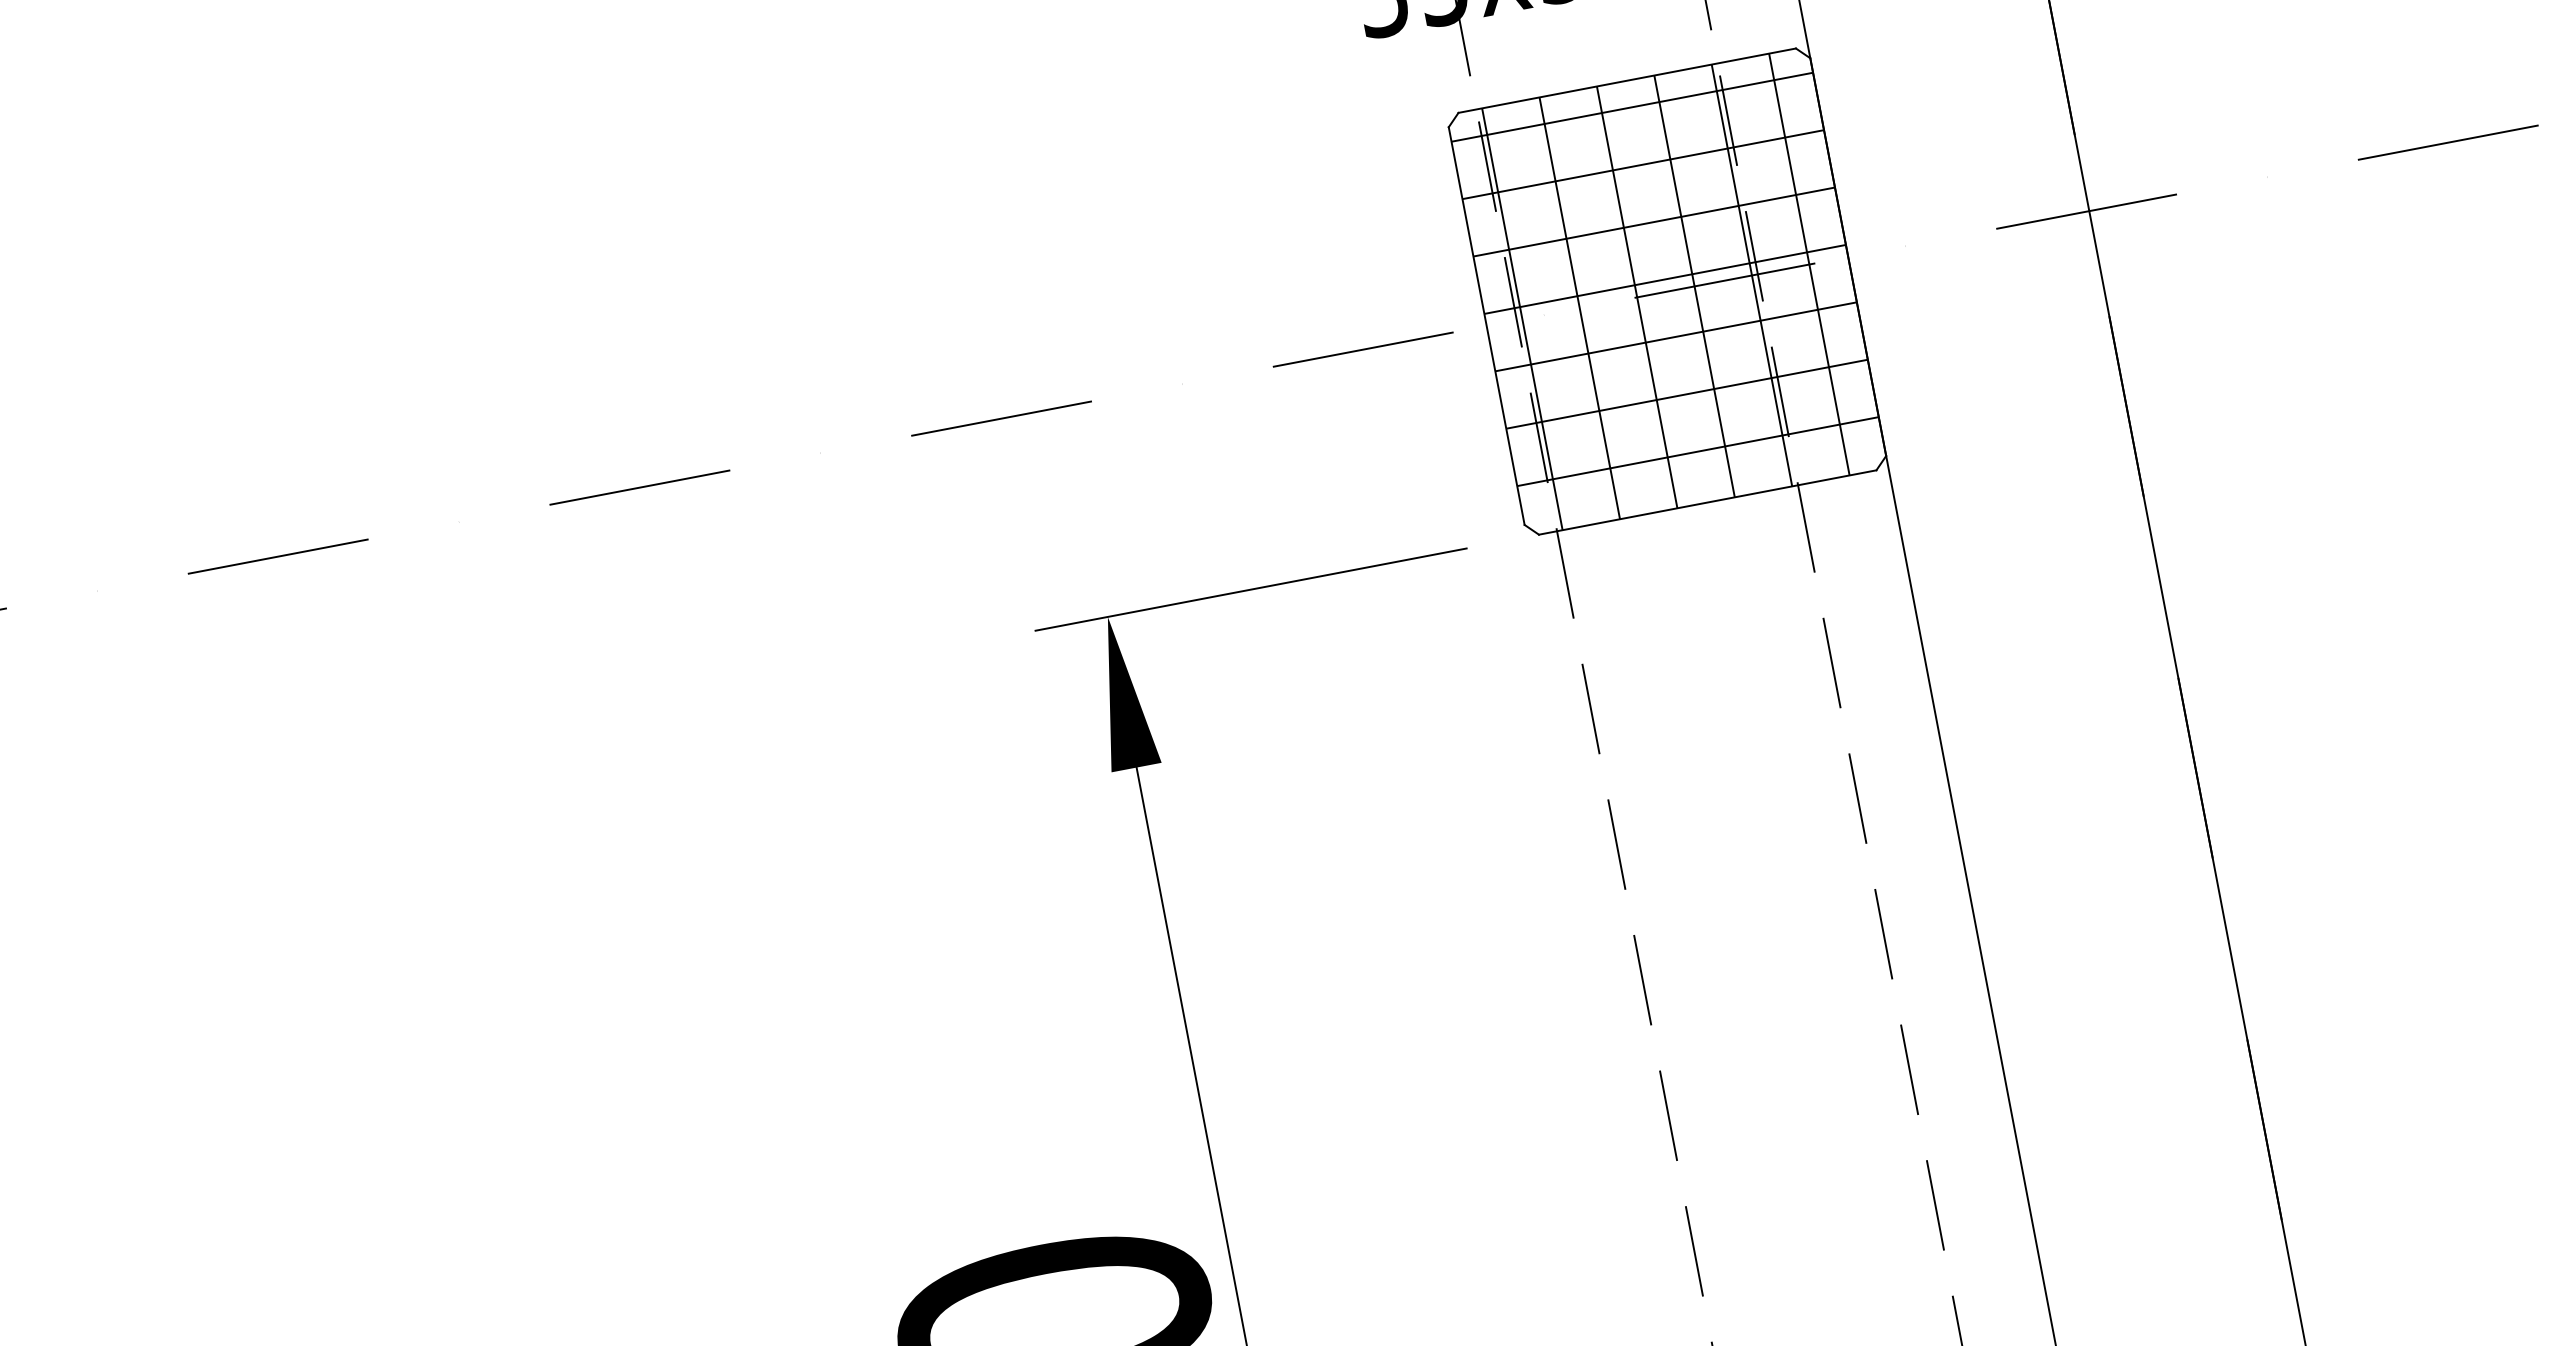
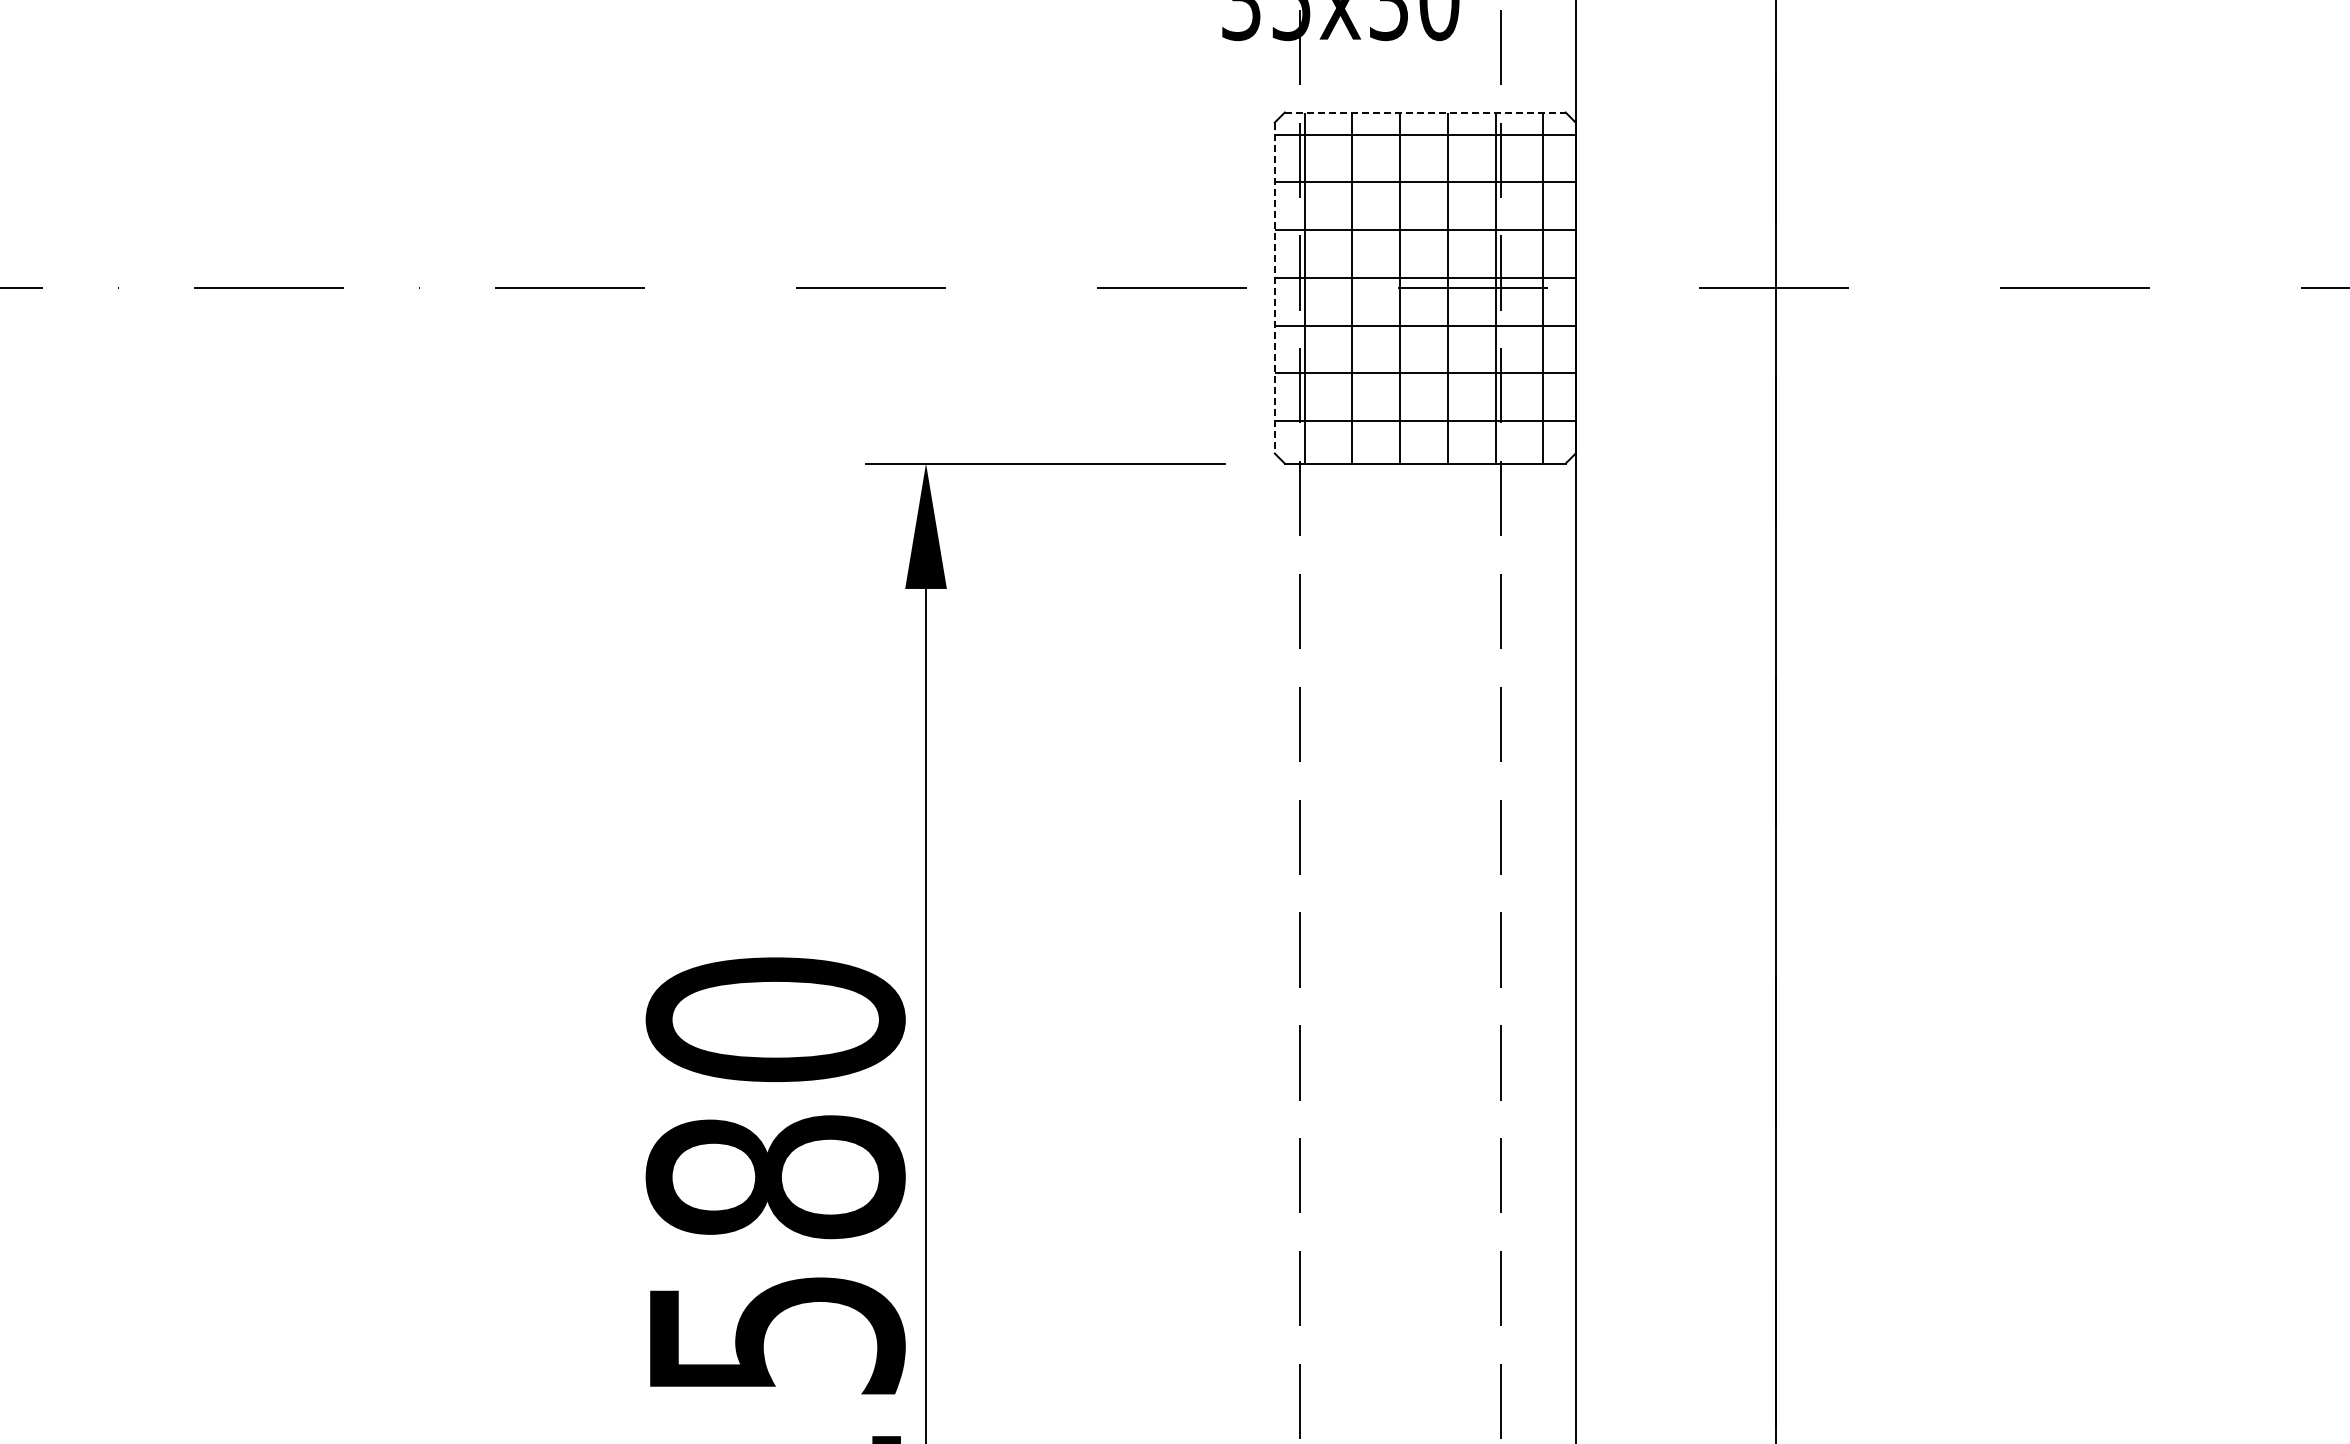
line: (1627, 80) -> (1425, 112), solid -> dashed
line: (1486, 326) -> (1274, 288), solid -> dashed

